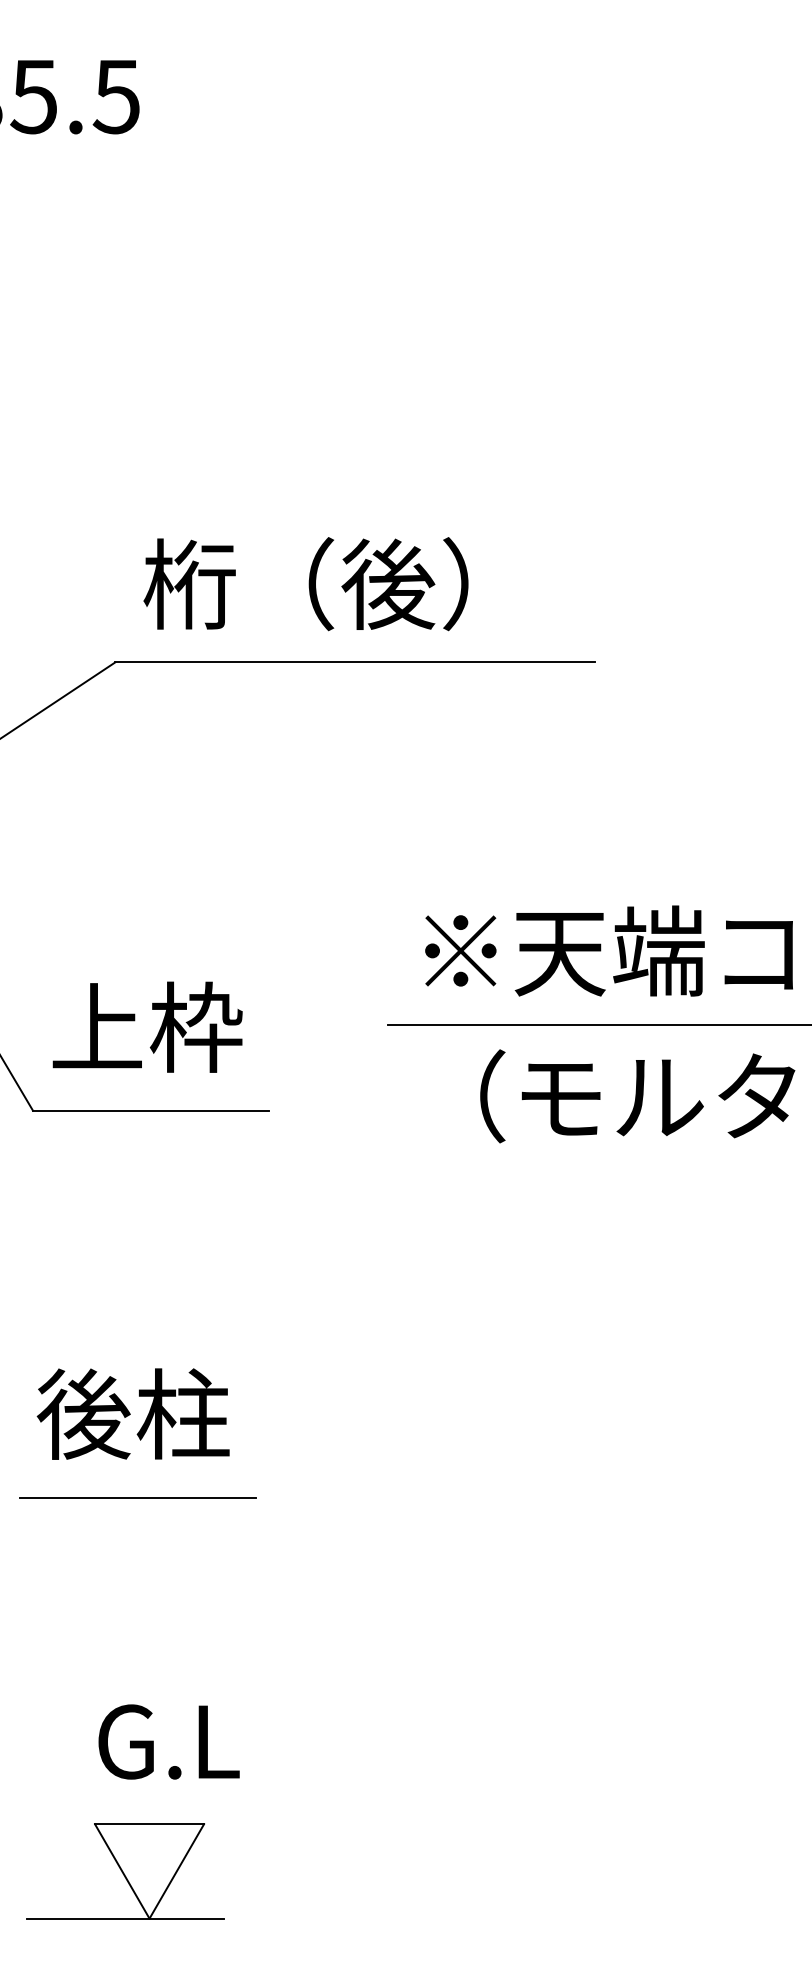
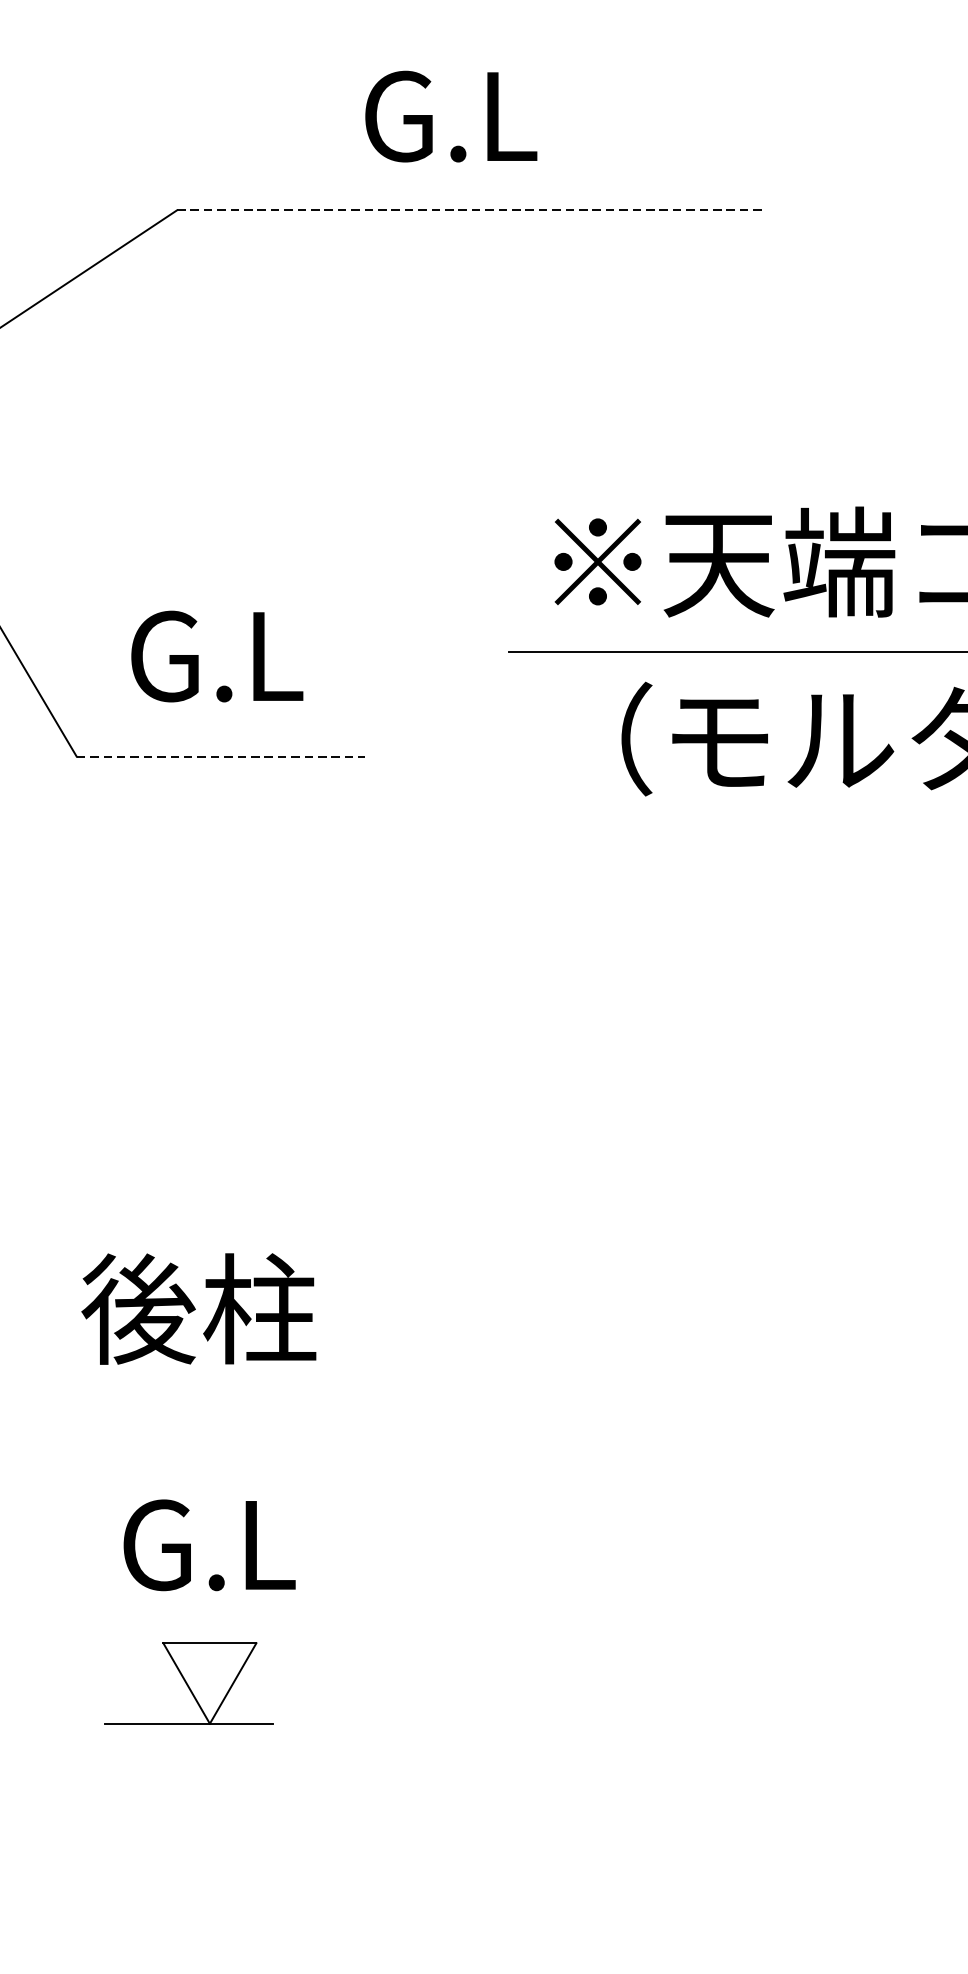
text: (305, 584) -> (408, 115), 桁（後） -> G.L
line: (355, 662) -> (469, 210), solid -> dashed
text: (147, 1026) -> (216, 654), 上枠 -> G.L
line: (151, 1110) -> (221, 756), solid -> dashed
text: (132, 1413) -> (197, 1308), moved
line: (137, 1497) -> (204, 1227), removed
text: (168, 1741) -> (208, 1544), moved
part: (125, 1871) -> (189, 1683), size x0.7

